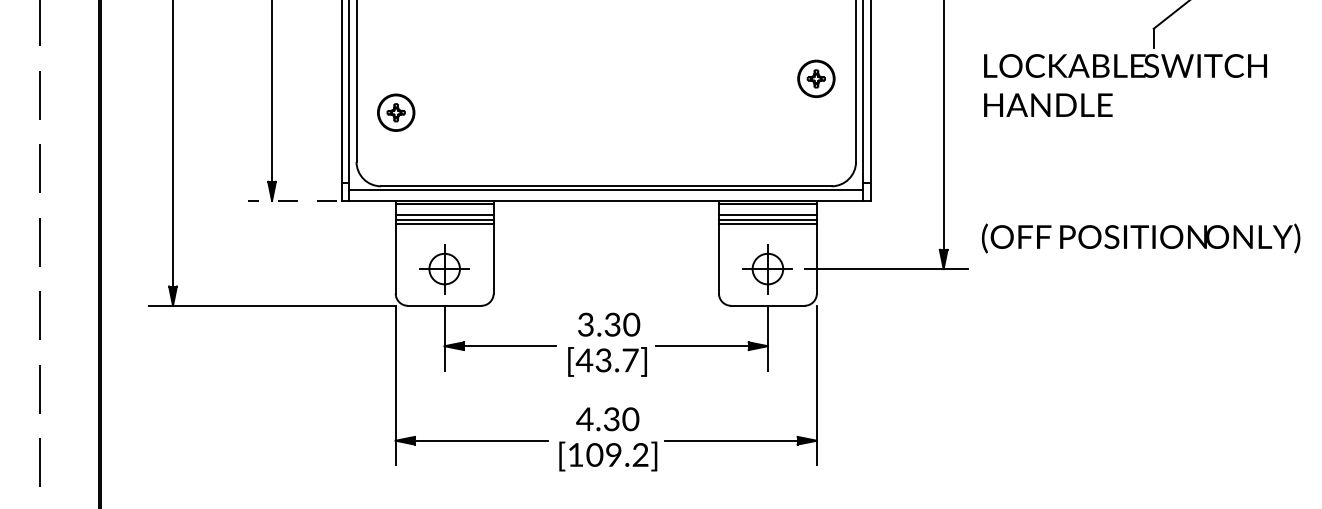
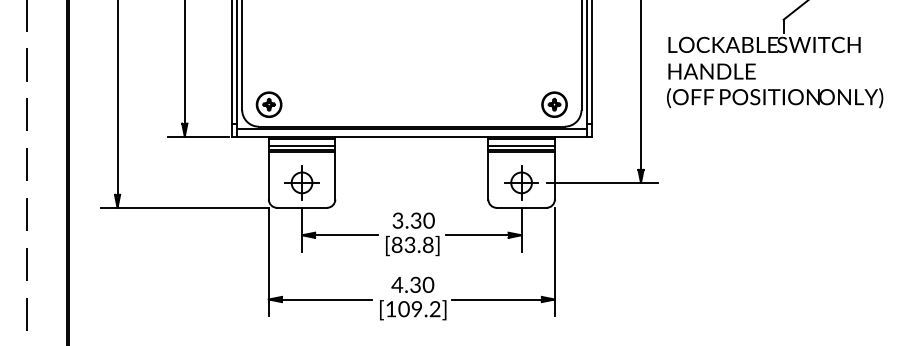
part: (816, 78) -> (554, 104), moved
part: (395, 112) -> (268, 104), moved
line: (292, 200) -> (198, 136), dashed -> solid
text: (1141, 239) -> (775, 98), moved
text: (607, 359) -> (412, 244), [43.7] -> [83.8]

